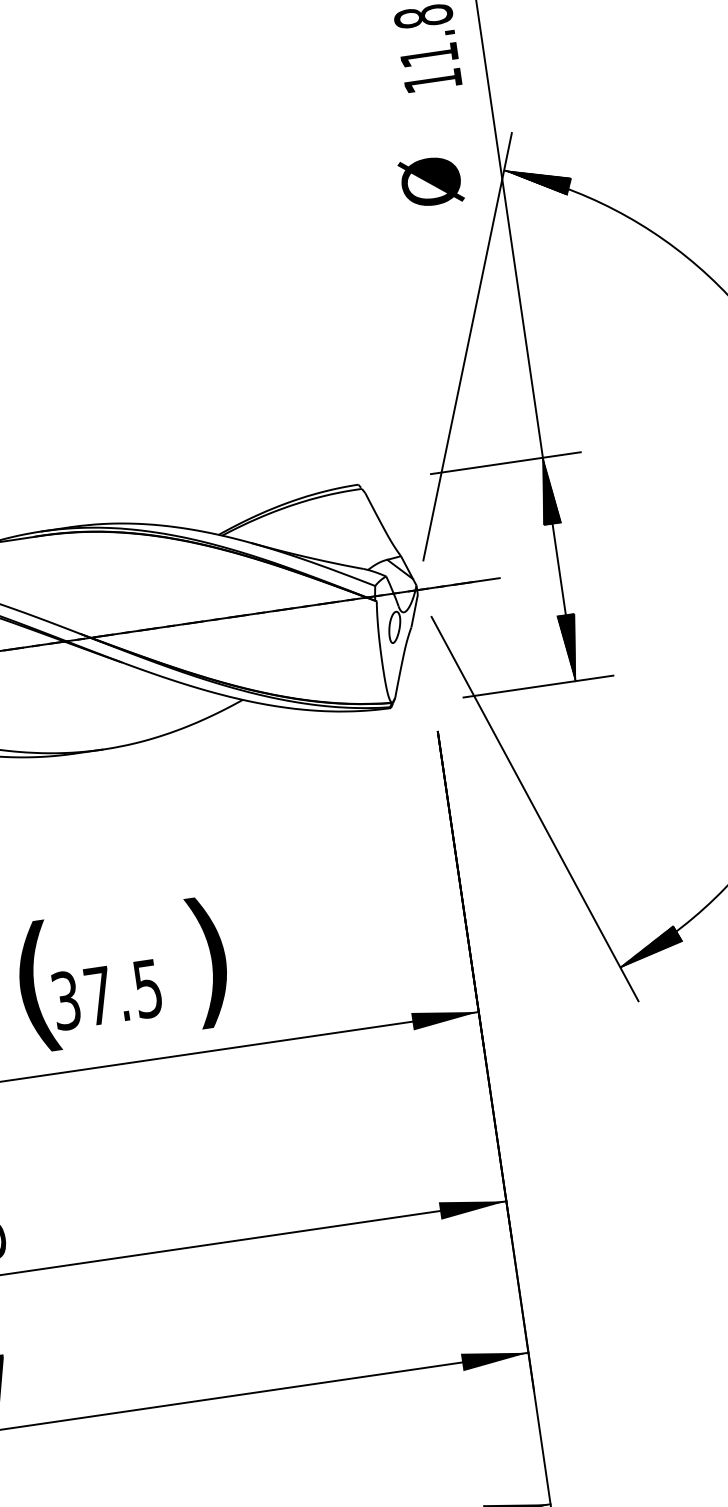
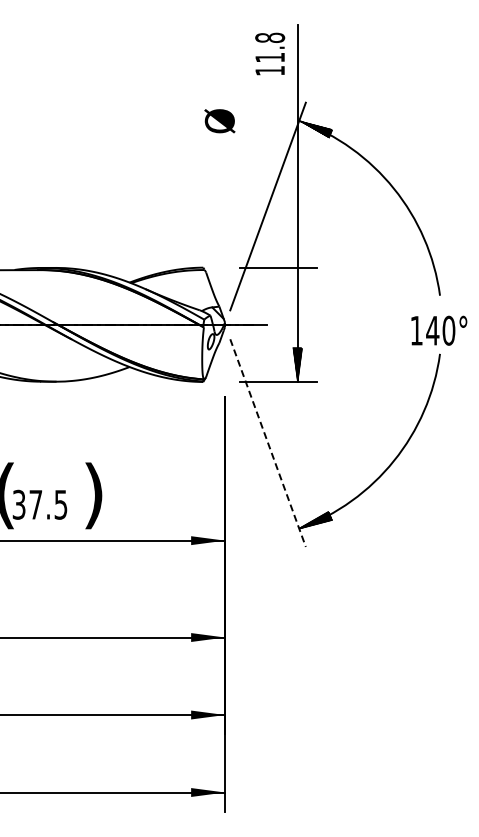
text: (430, 182) -> (219, 121), moved
hatch: (547, 490) -> (297, 284), removed
line: (536, 809) -> (268, 443), solid -> dashed

